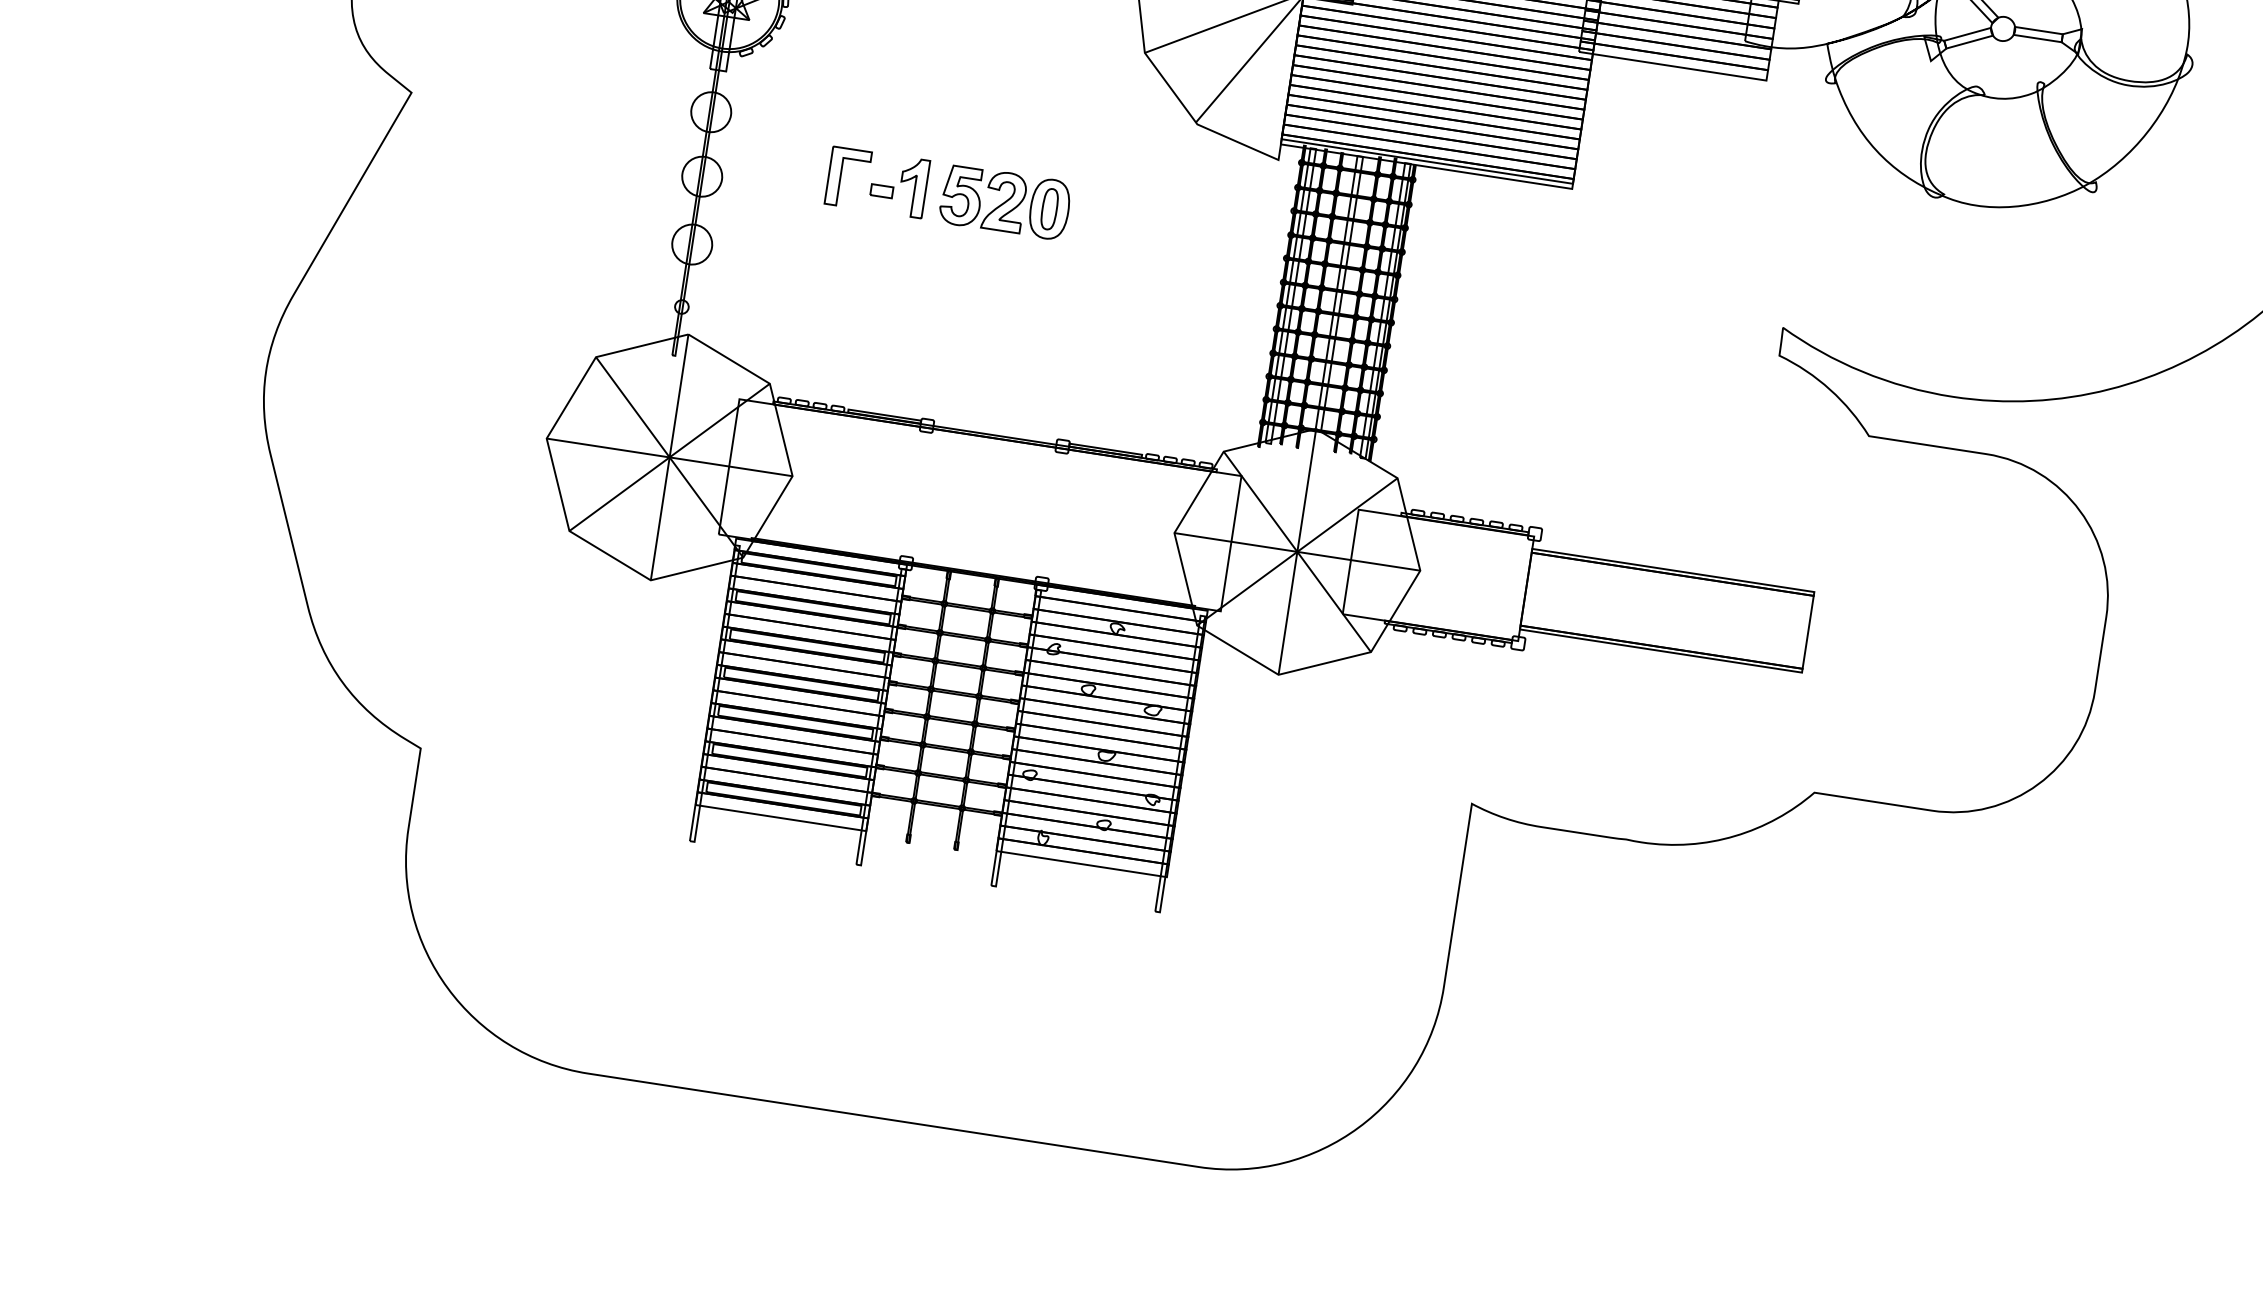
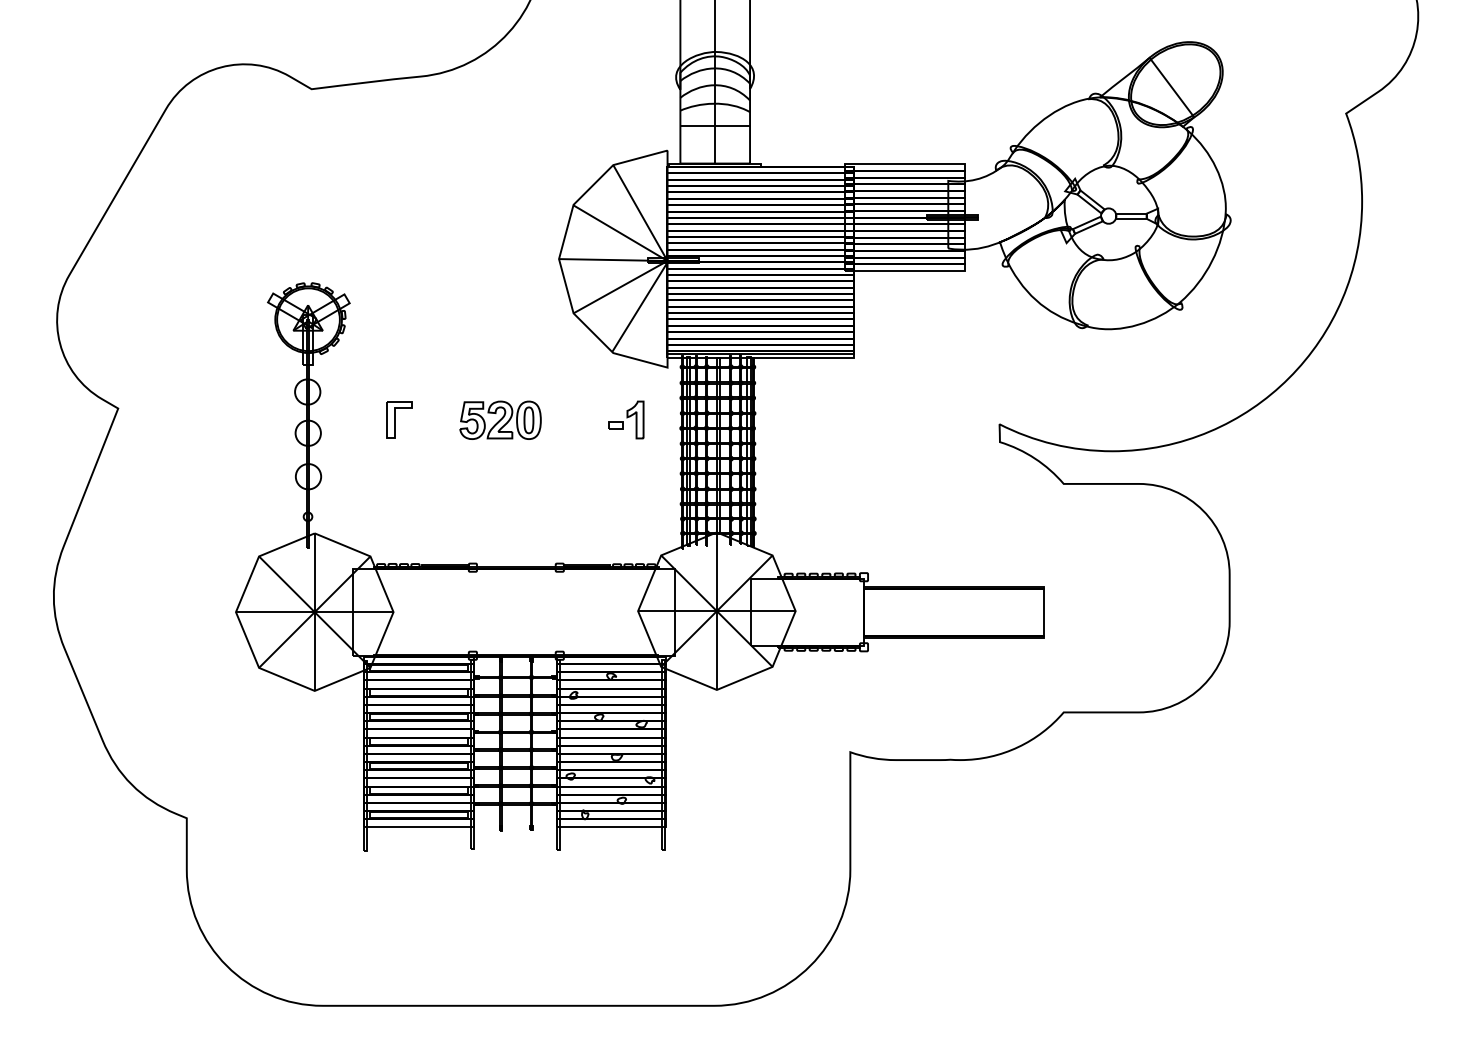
part: (899, 184) -> (626, 419), moved

